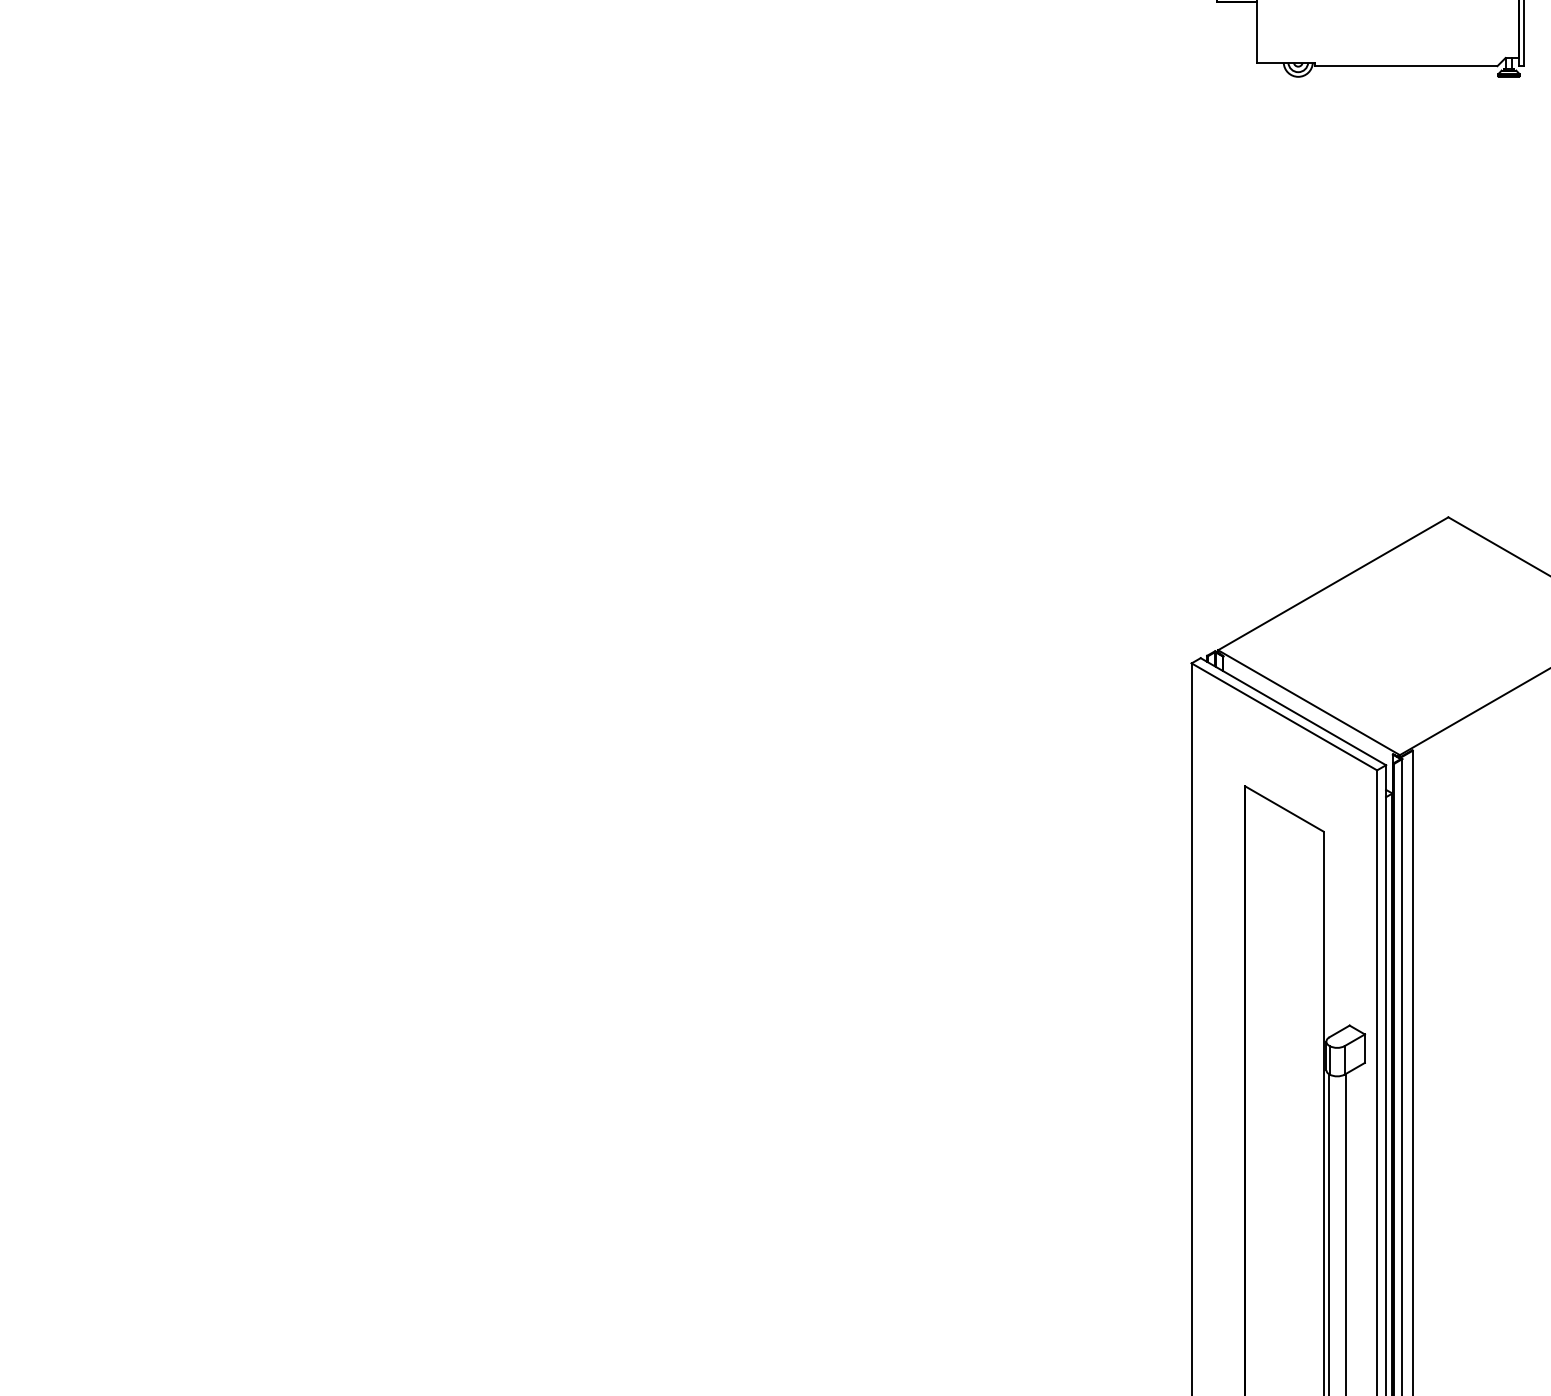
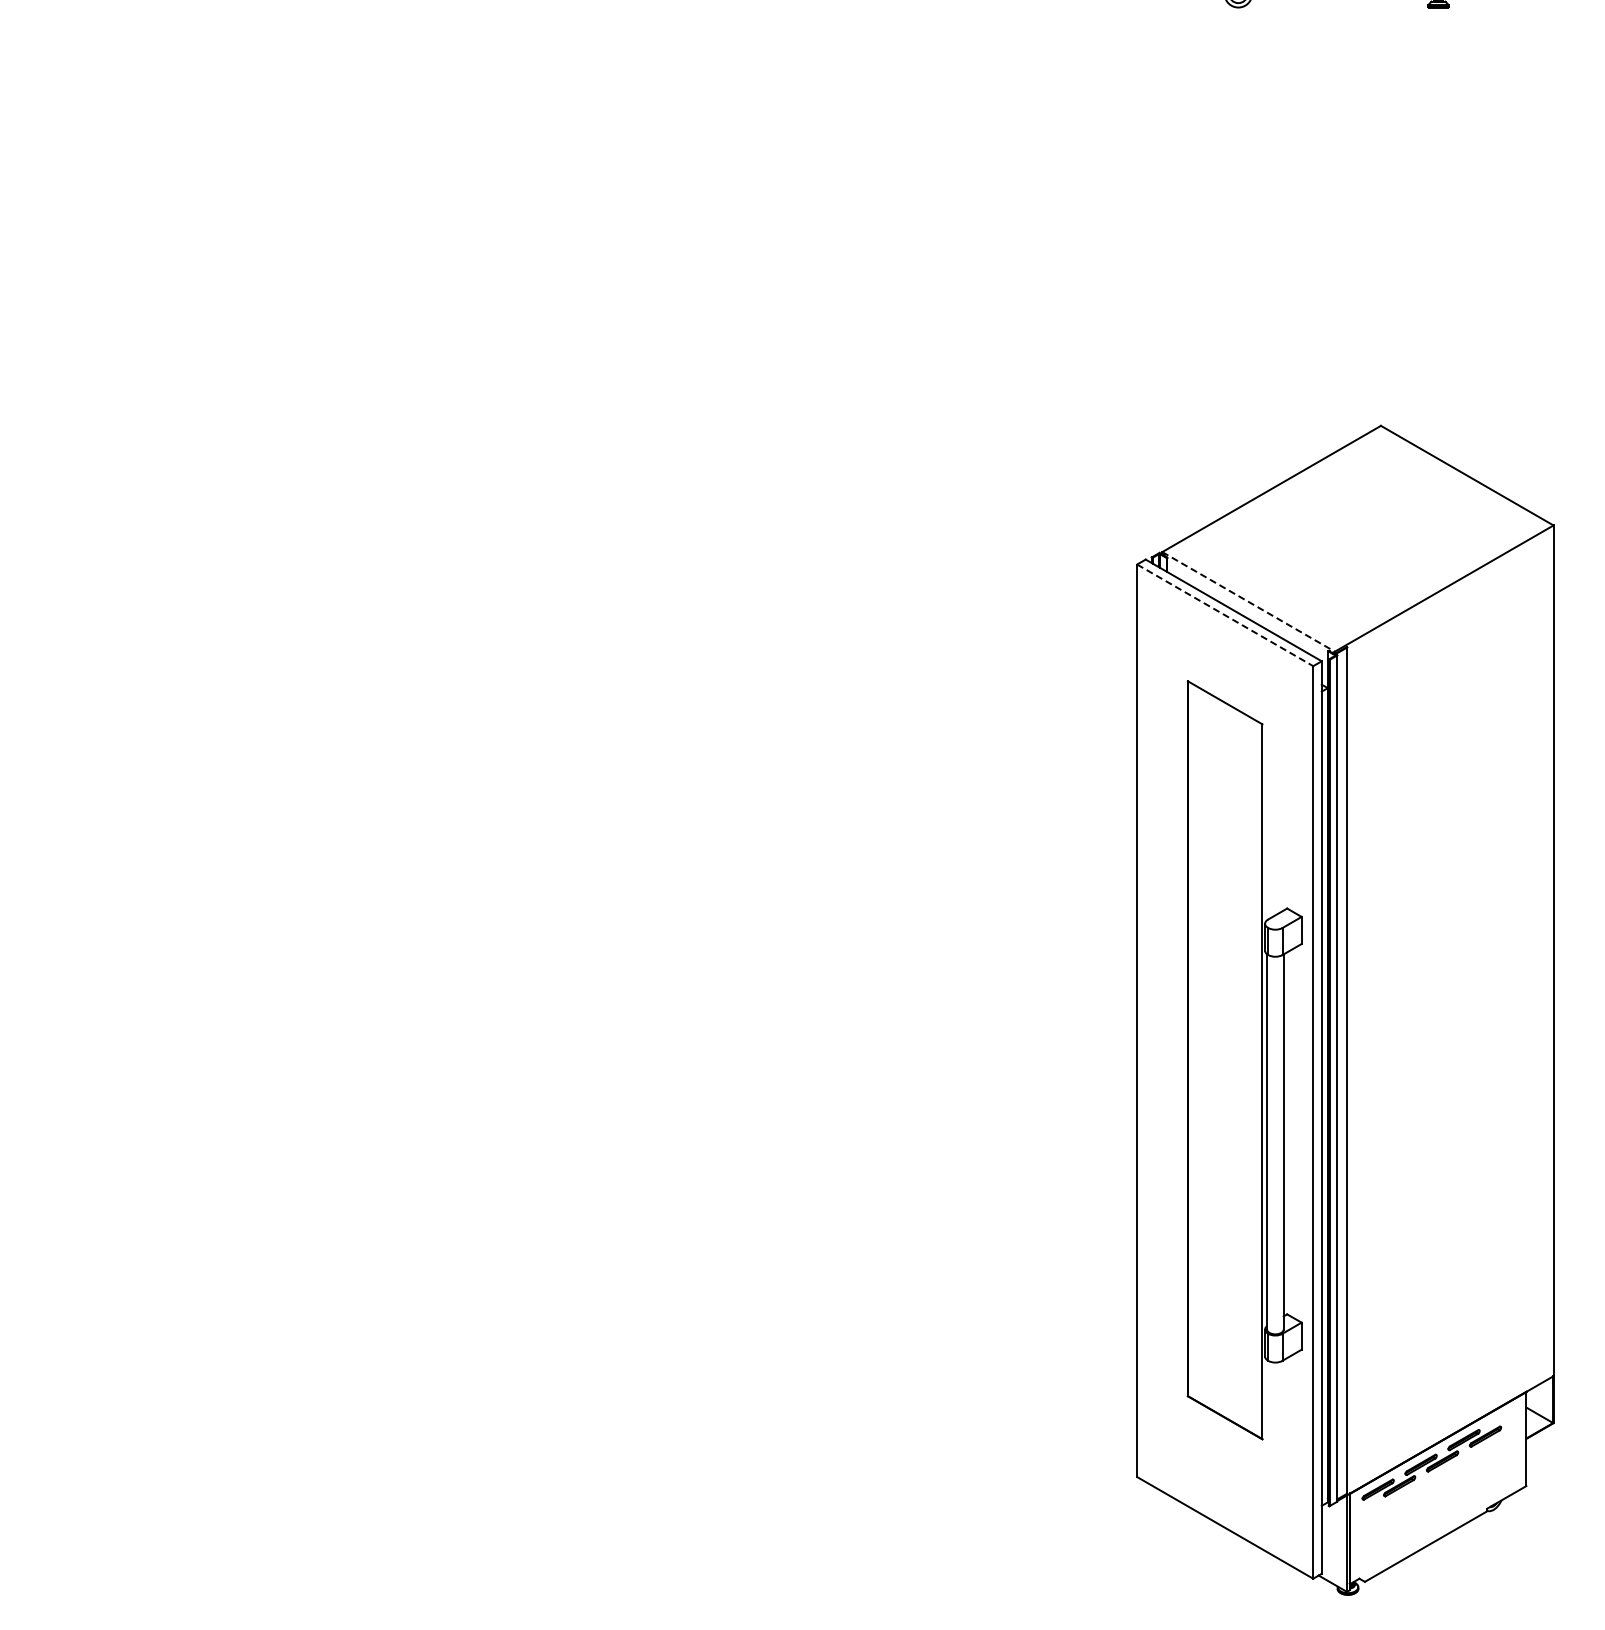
line: (1308, 702) -> (1248, 601), solid -> dashed
line: (1284, 717) -> (1225, 615), solid -> dashed

